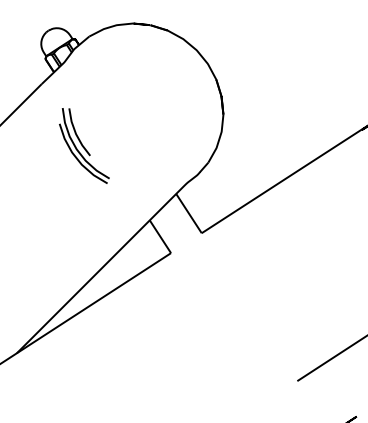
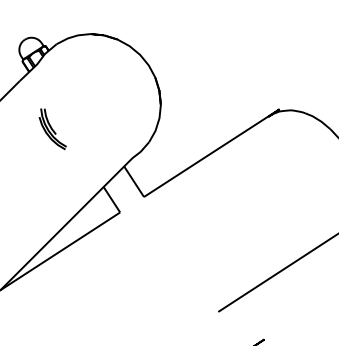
part: (83, 145) -> (52, 128), size x0.7

